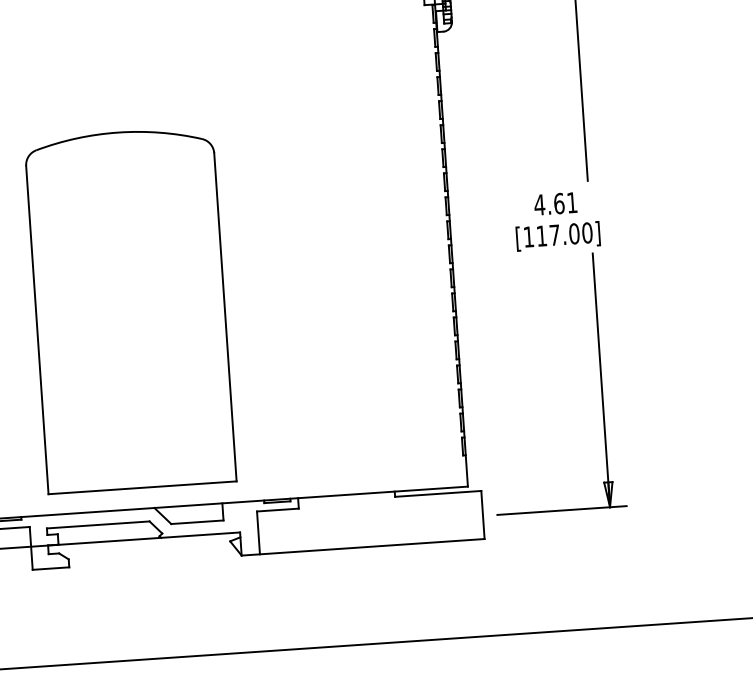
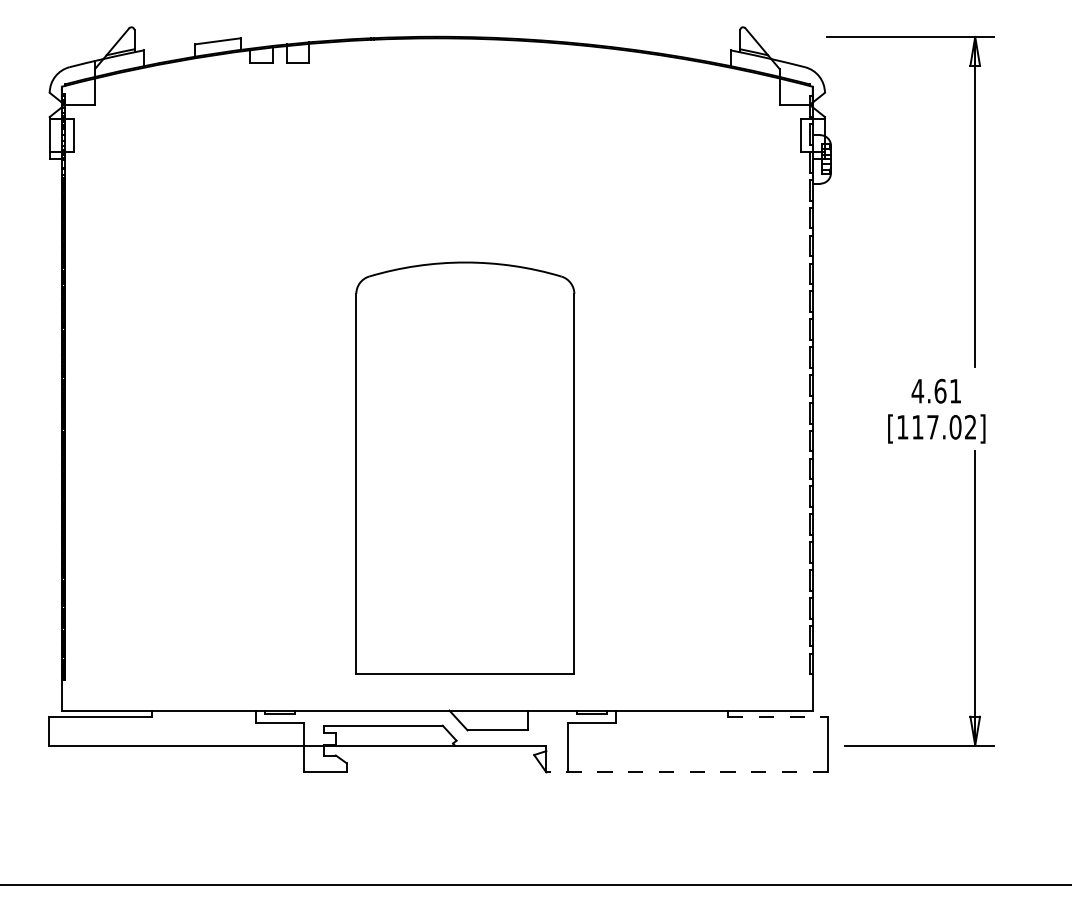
text: (587, 233) -> (970, 427), [117.00] -> [117.02]
part: (130, 309) -> (465, 467), moved
line: (438, 493) -> (778, 716), solid -> dashed
line: (363, 547) -> (687, 772), solid -> dashed

